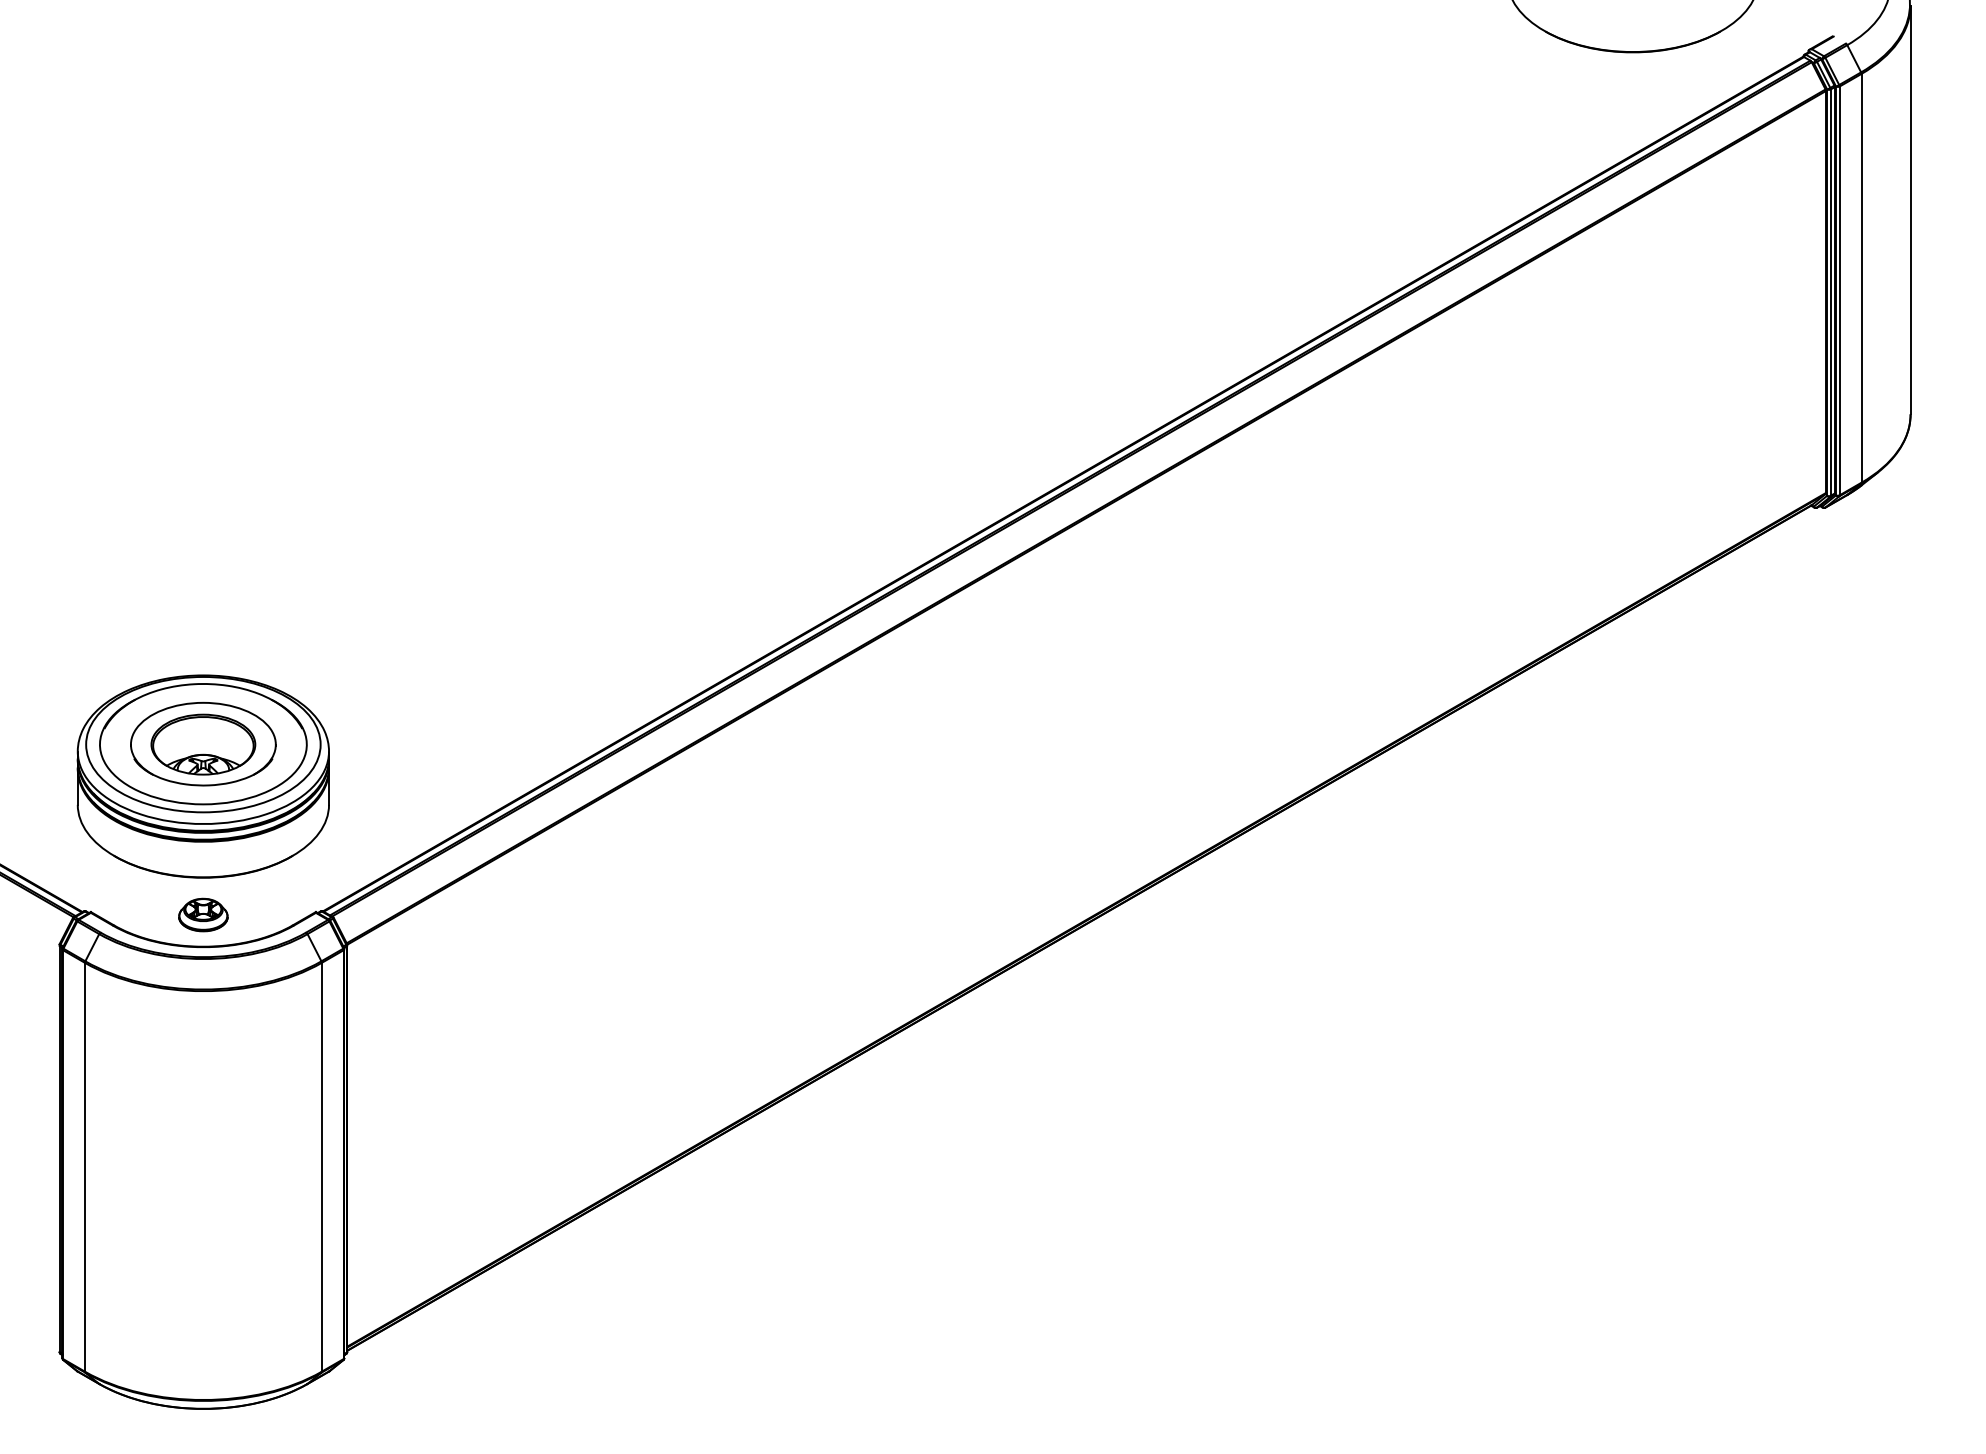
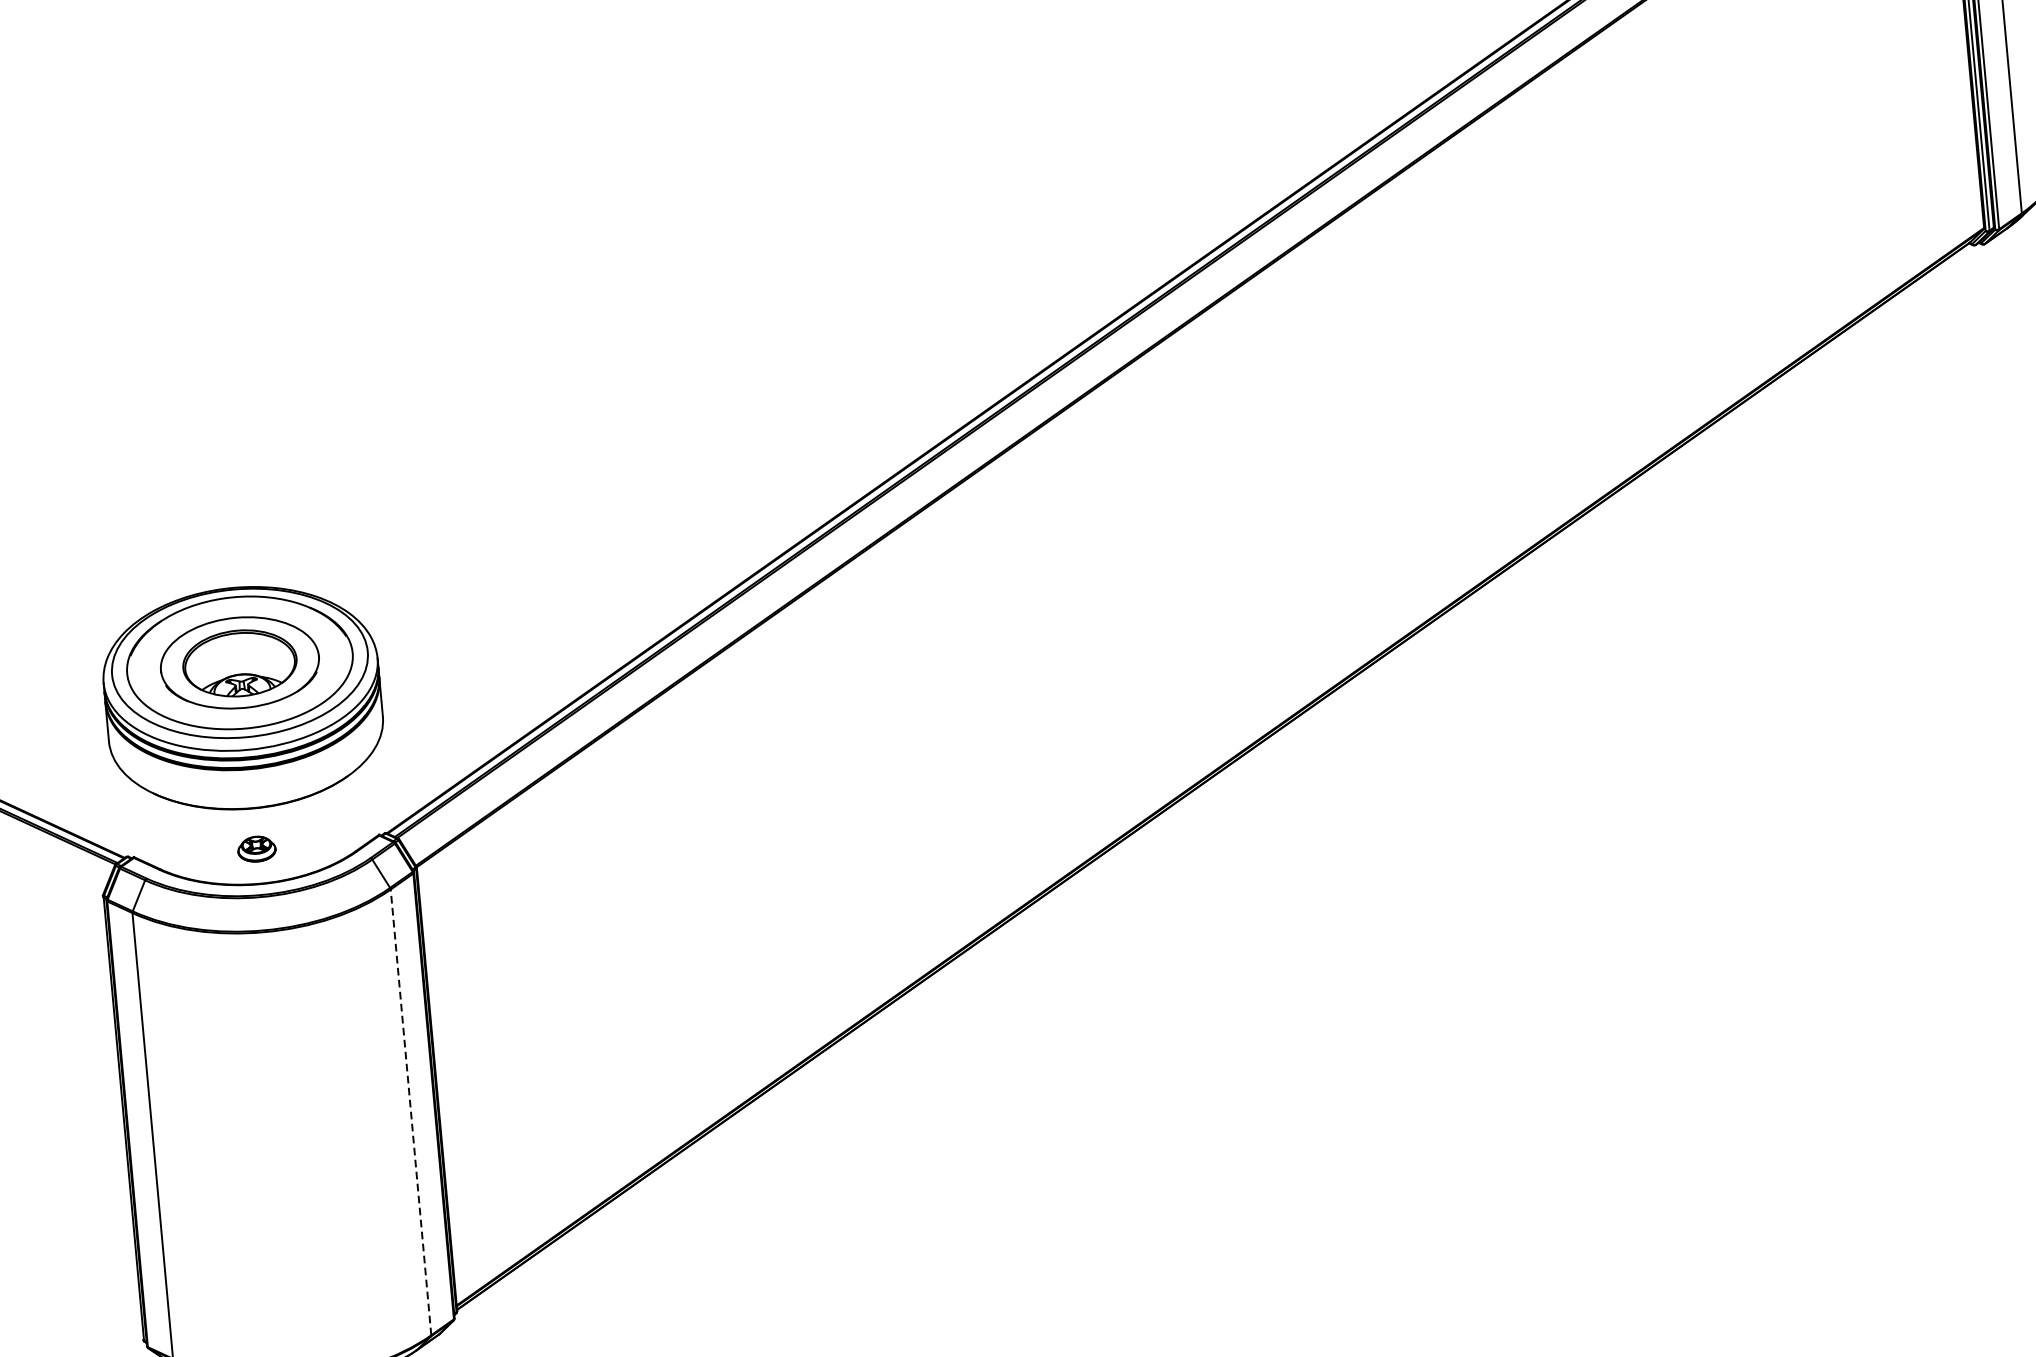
part: (203, 914) -> (256, 848), size x0.7
line: (321, 1166) -> (410, 1111), solid -> dashed

